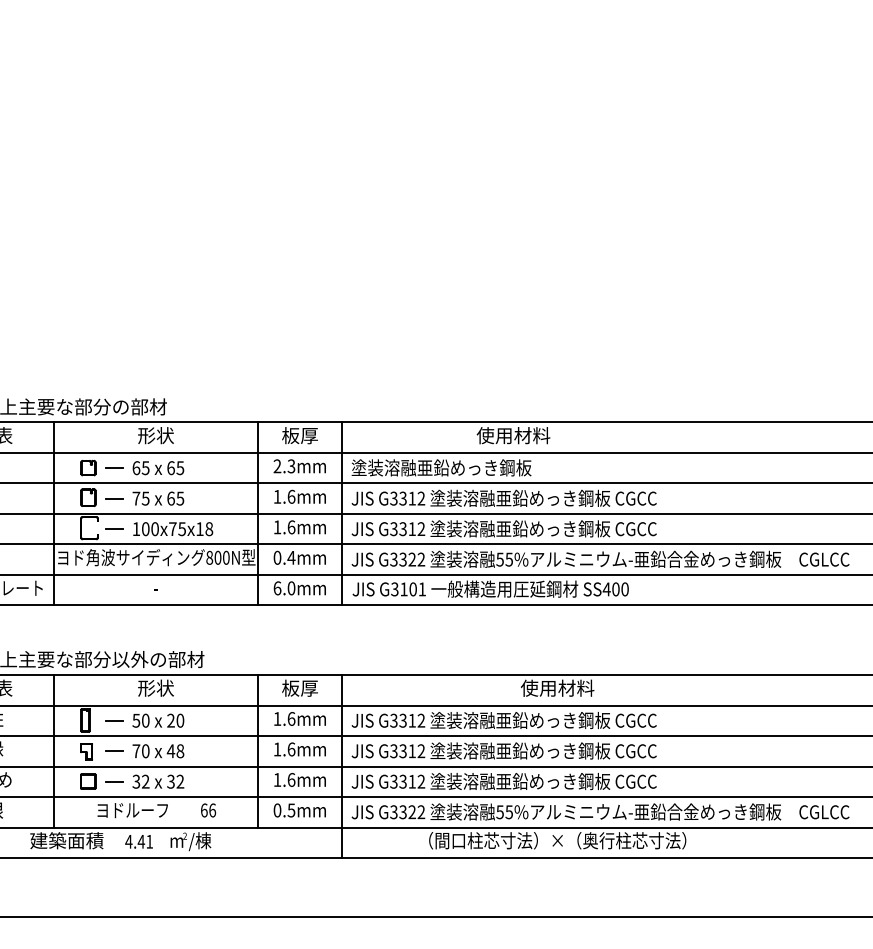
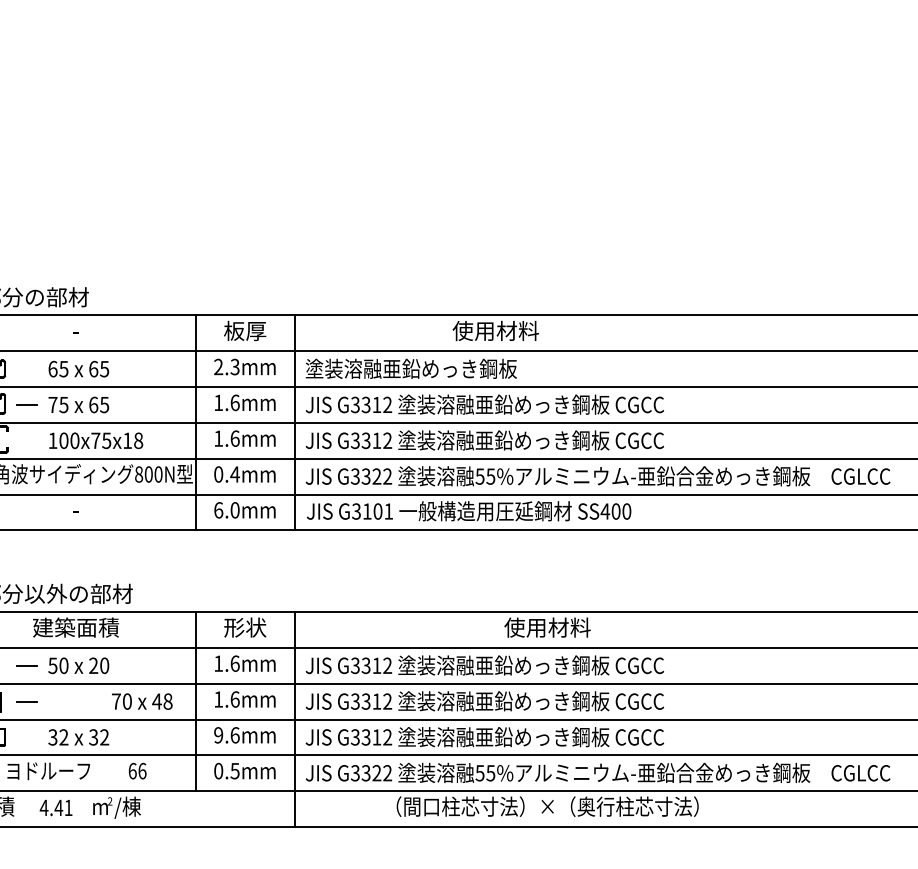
text: (155, 435) -> (75, 330), 形状 -> -
line: (114, 467) -> (27, 368), removed
line: (114, 528) -> (27, 440), removed
text: (155, 687) -> (75, 626), 形状 -> 建築面積
text: (300, 687) -> (245, 626), 板厚 -> 形状
text: (158, 751) -> (142, 701), moved
text: (277, 779) -> (218, 734), 1.6mm -> 9.6mm
line: (114, 781) -> (27, 737), removed

